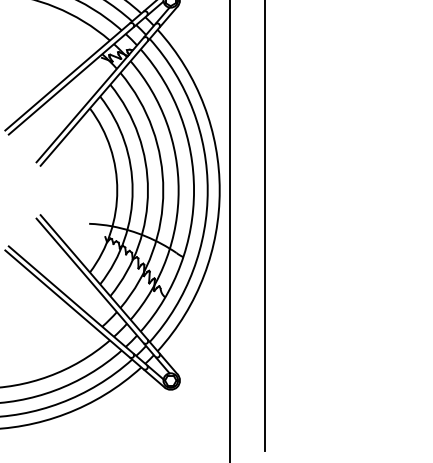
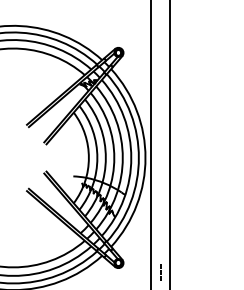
line: (246, 397) -> (160, 272), added

